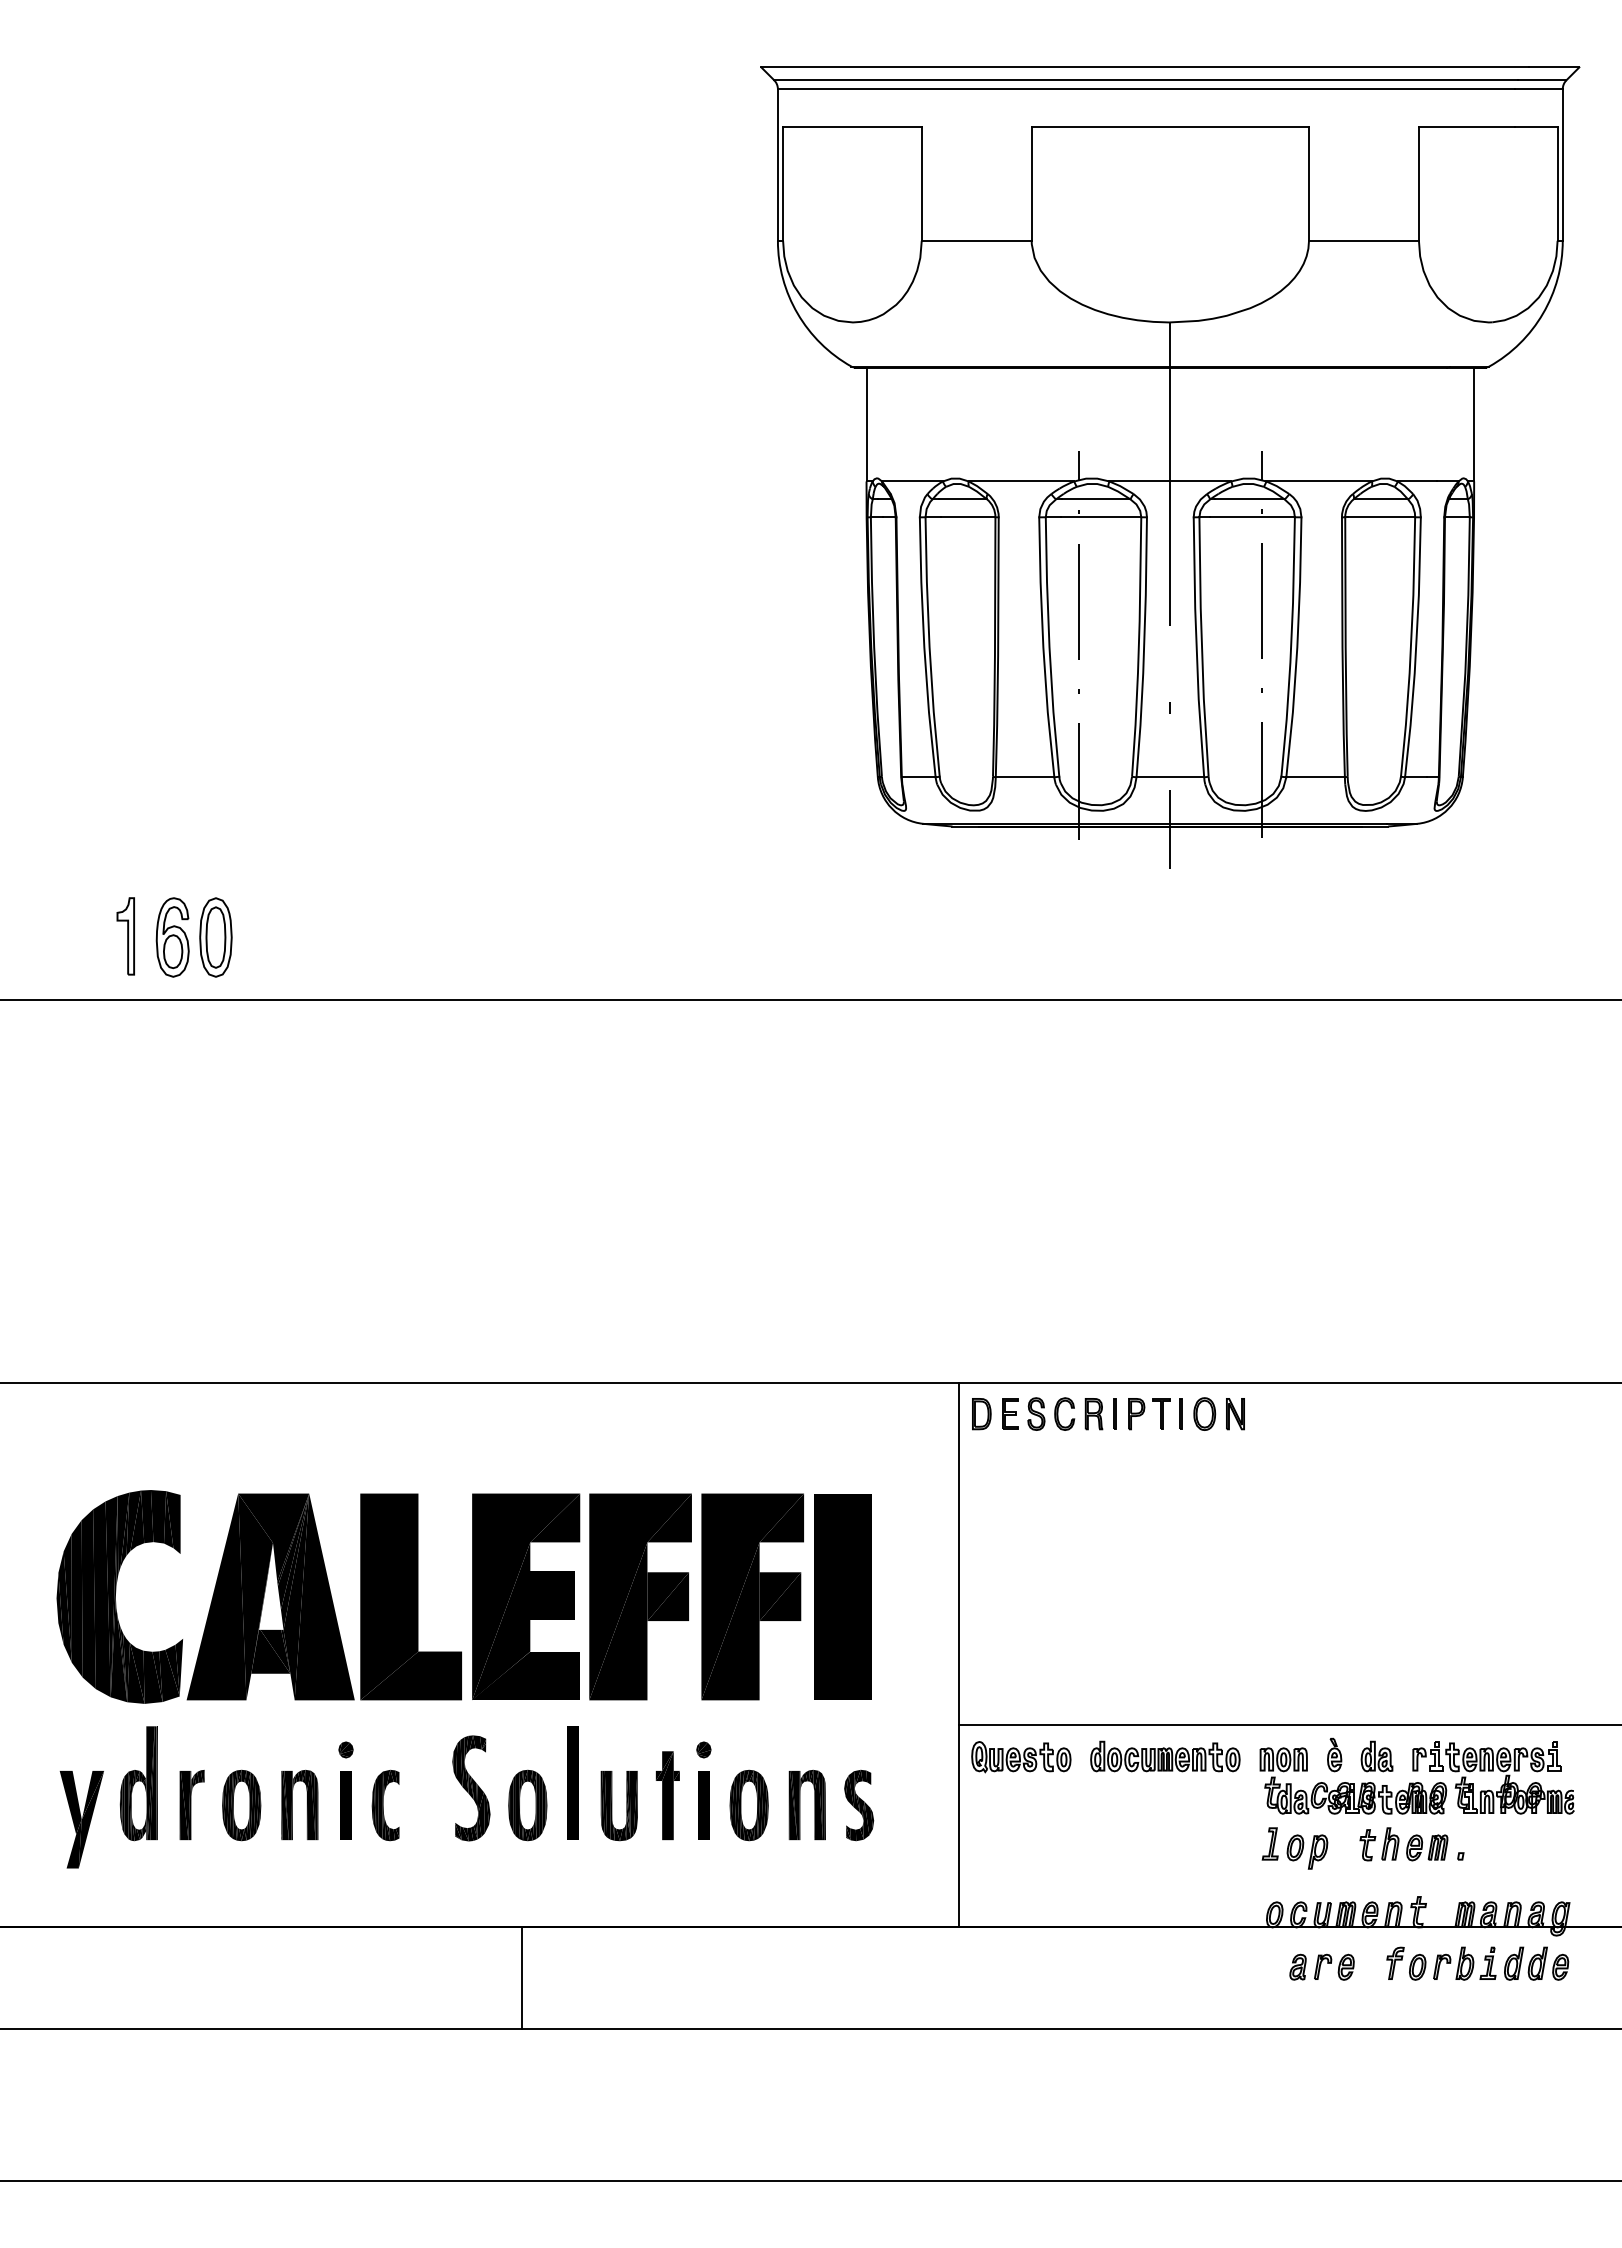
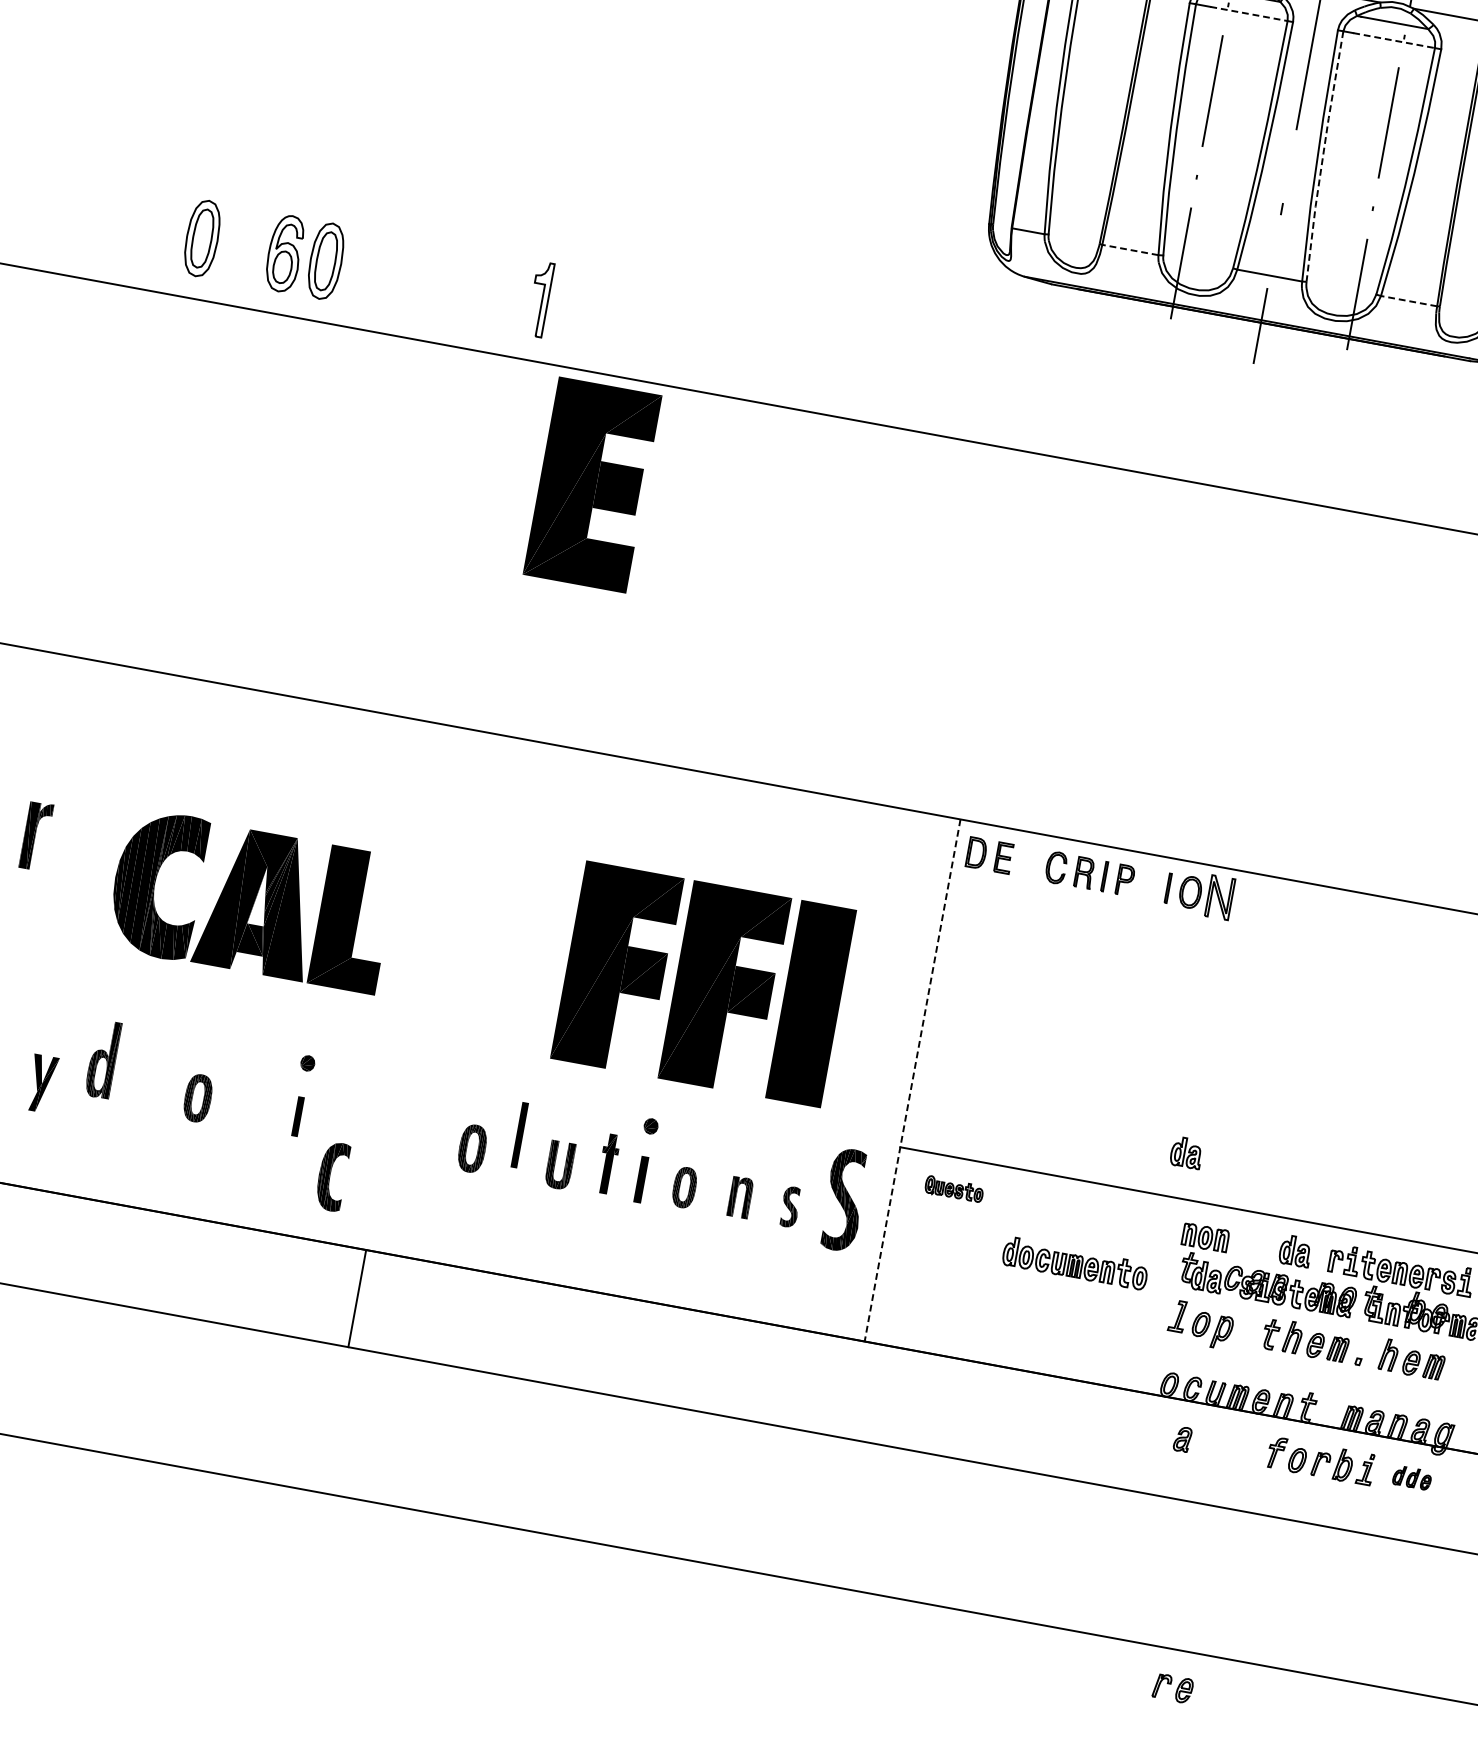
line: (1101, 517) -> (1249, 14), solid -> dashed
line: (1252, 517) -> (1394, 40), solid -> dashed
line: (1202, 647) -> (1323, 156), solid -> dashed
line: (1024, 777) -> (1129, 250), solid -> dashed
line: (1315, 777) -> (1408, 301), solid -> dashed
part: (125, 936) -> (539, 299), moved
part: (86, 937) -> (201, 238), added
part: (1036, 1413) -> (1029, 862), removed
part: (1161, 1413) -> (1149, 884), removed
part: (1235, 1414) -> (1220, 898), size x1.4
part: (258, 1596) -> (250, 900), size x0.7
part: (526, 1596) -> (592, 484), moved
line: (959, 1655) -> (912, 1080), solid -> dashed
part: (1248, 1677) -> (1186, 1152), added
part: (1334, 1754) -> (1255, 1241), removed
part: (1165, 1756) -> (1075, 1263), moved
part: (1021, 1757) -> (954, 1189), size x0.6
part: (572, 1782) -> (519, 1134), size x0.6
part: (138, 1783) -> (102, 1059), size x0.7
part: (471, 1788) -> (844, 1200), moved
part: (667, 1795) -> (608, 1163), size x0.7
part: (292, 1804) -> (246, 1106), removed
part: (806, 1804) -> (739, 1196), size x0.6
part: (191, 1805) -> (35, 836), moved
part: (241, 1805) -> (197, 1098), size x0.7
part: (345, 1805) -> (297, 1116), size x0.6
part: (385, 1805) -> (332, 1176), moved
part: (527, 1805) -> (472, 1148), size x0.7
part: (703, 1805) -> (640, 1179), size x0.7
part: (748, 1805) -> (684, 1187), size x0.6
part: (859, 1805) -> (790, 1207), size x0.6
part: (618, 1806) -> (559, 1165), size x0.7
part: (81, 1819) -> (41, 1083), size x0.6
part: (1514, 1844) -> (1411, 1359), added
part: (1536, 1963) -> (1412, 1477), size x0.6
part: (1334, 1966) -> (1173, 1687), moved
line: (522, 1977) -> (357, 1298), moved

